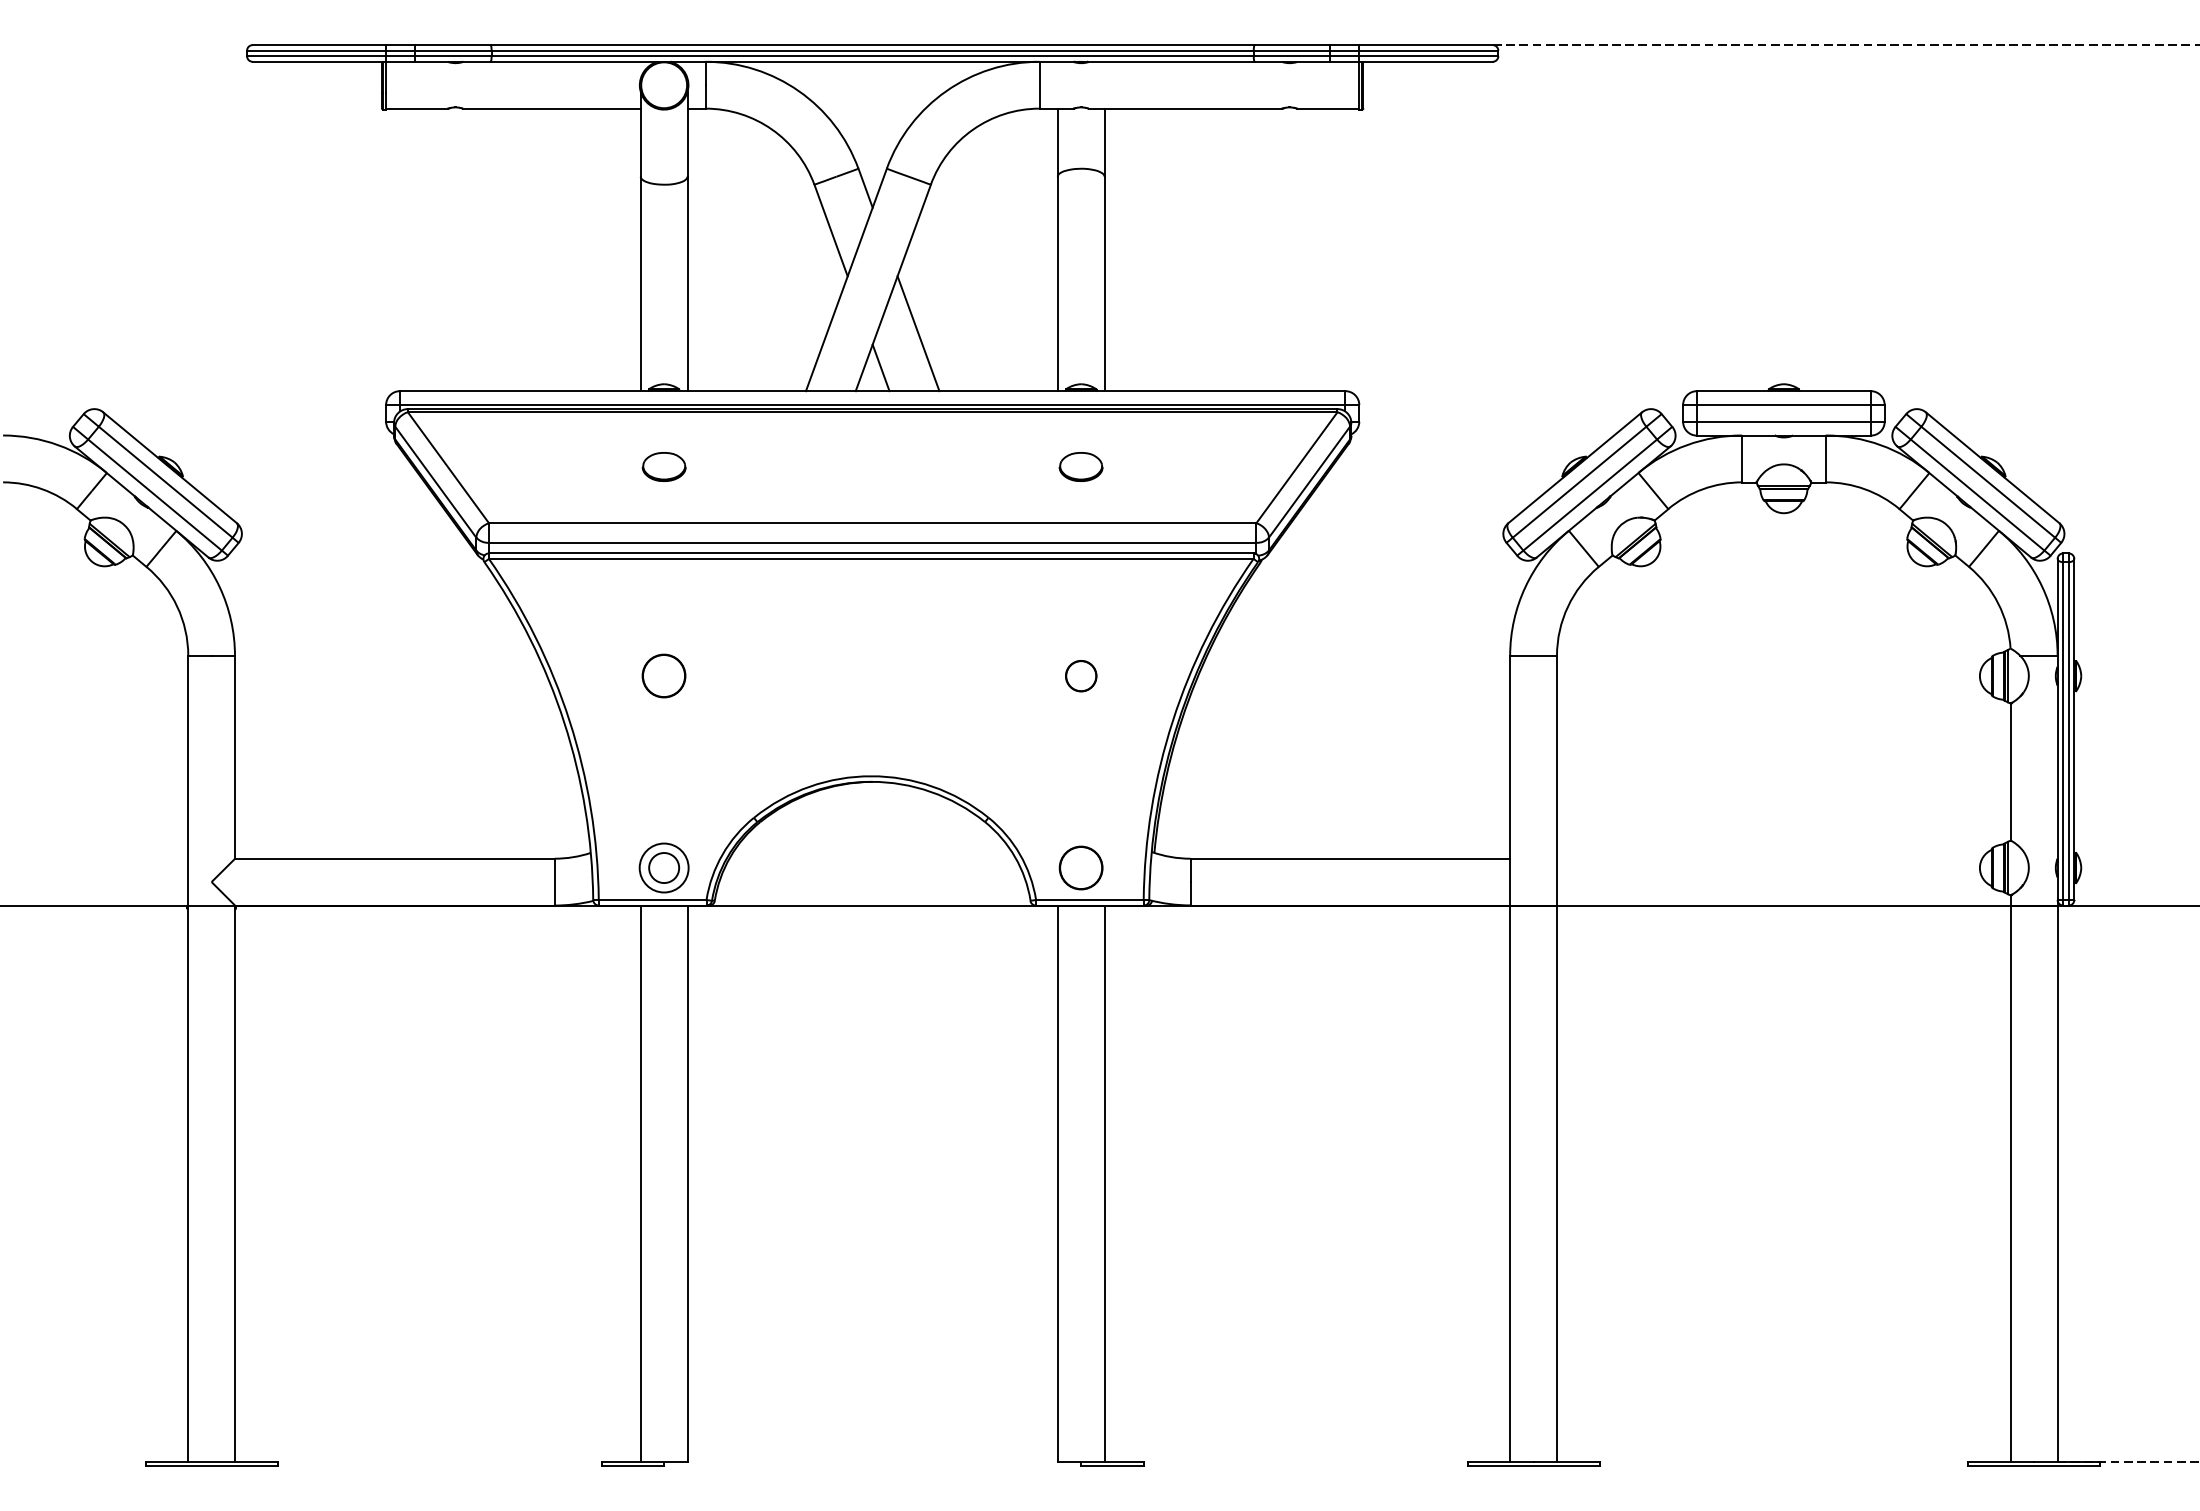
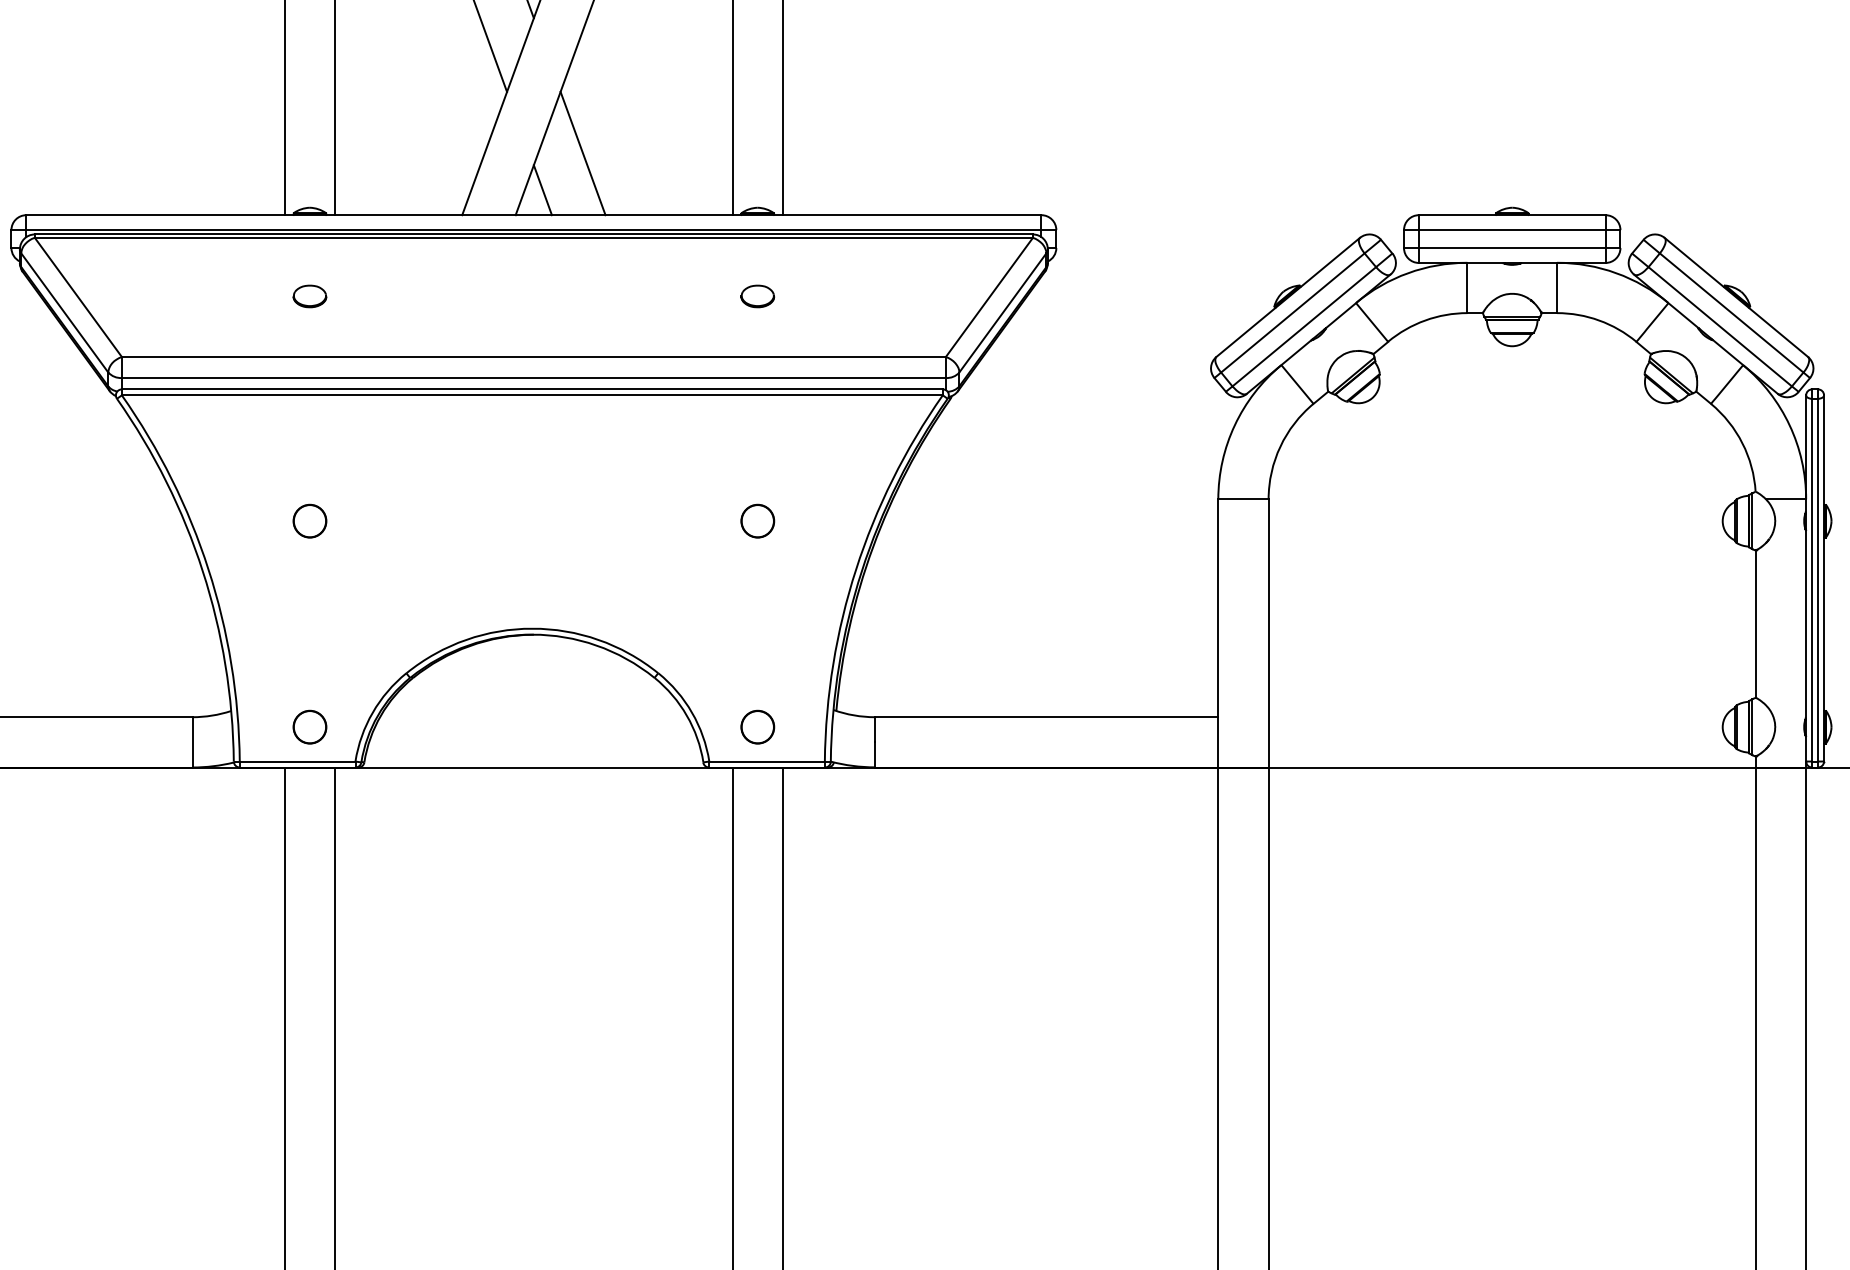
part: (663, 466) -> (309, 296), size x0.71
part: (1081, 466) -> (758, 296), size x0.71
circle: (664, 676) -> (310, 521), size x0.71
circle: (663, 867) -> (309, 726), size x0.62
part: (1081, 867) -> (758, 726), size x0.71

